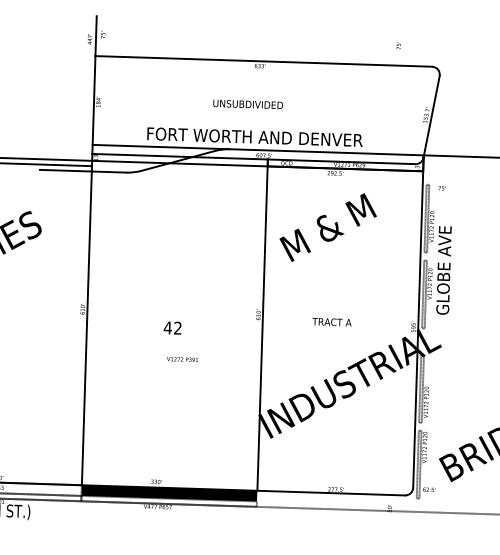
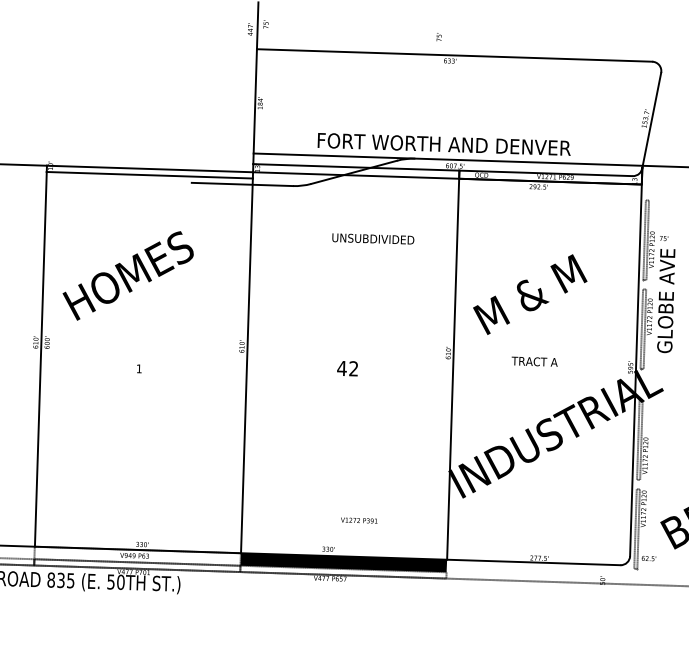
text: (398, 46) -> (438, 37), moved
text: (248, 104) -> (373, 238), moved
text: (442, 188) -> (664, 238), moved
text: (328, 227) -> (530, 294), moved
text: (182, 359) -> (359, 520), moved

